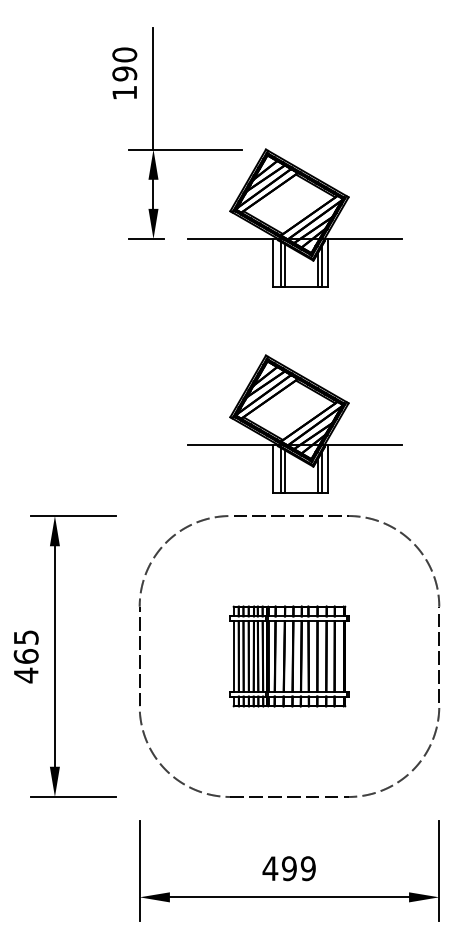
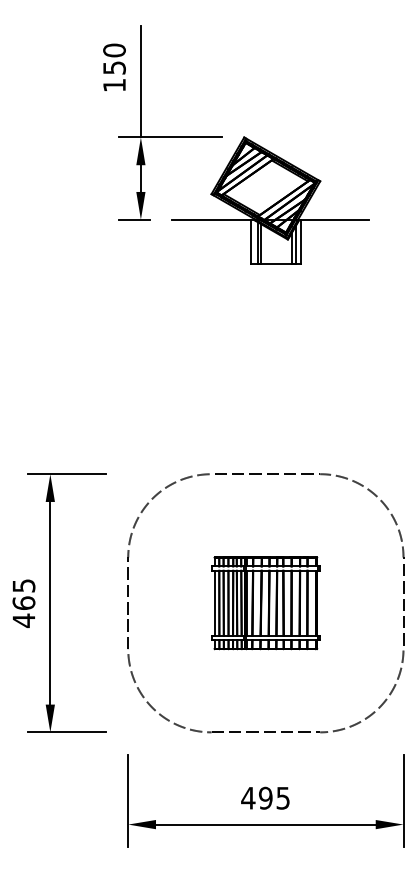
text: (124, 73) -> (114, 67), 190 -> 150
part: (294, 423) -> (270, 389), removed
text: (307, 868) -> (282, 798), 499 -> 495

